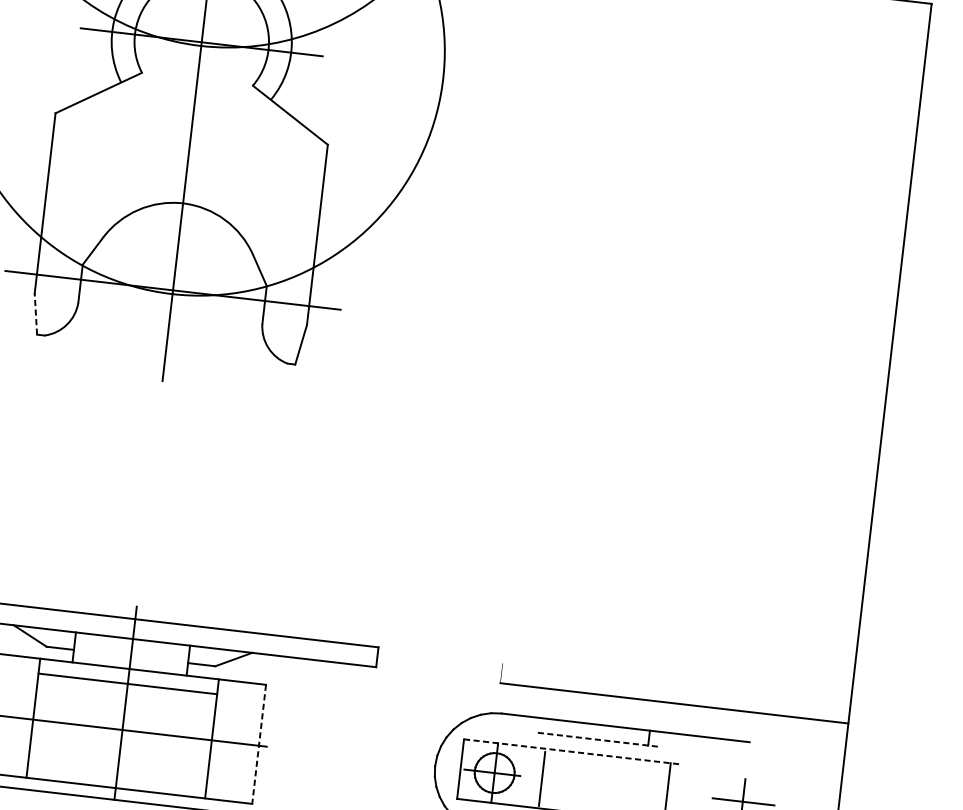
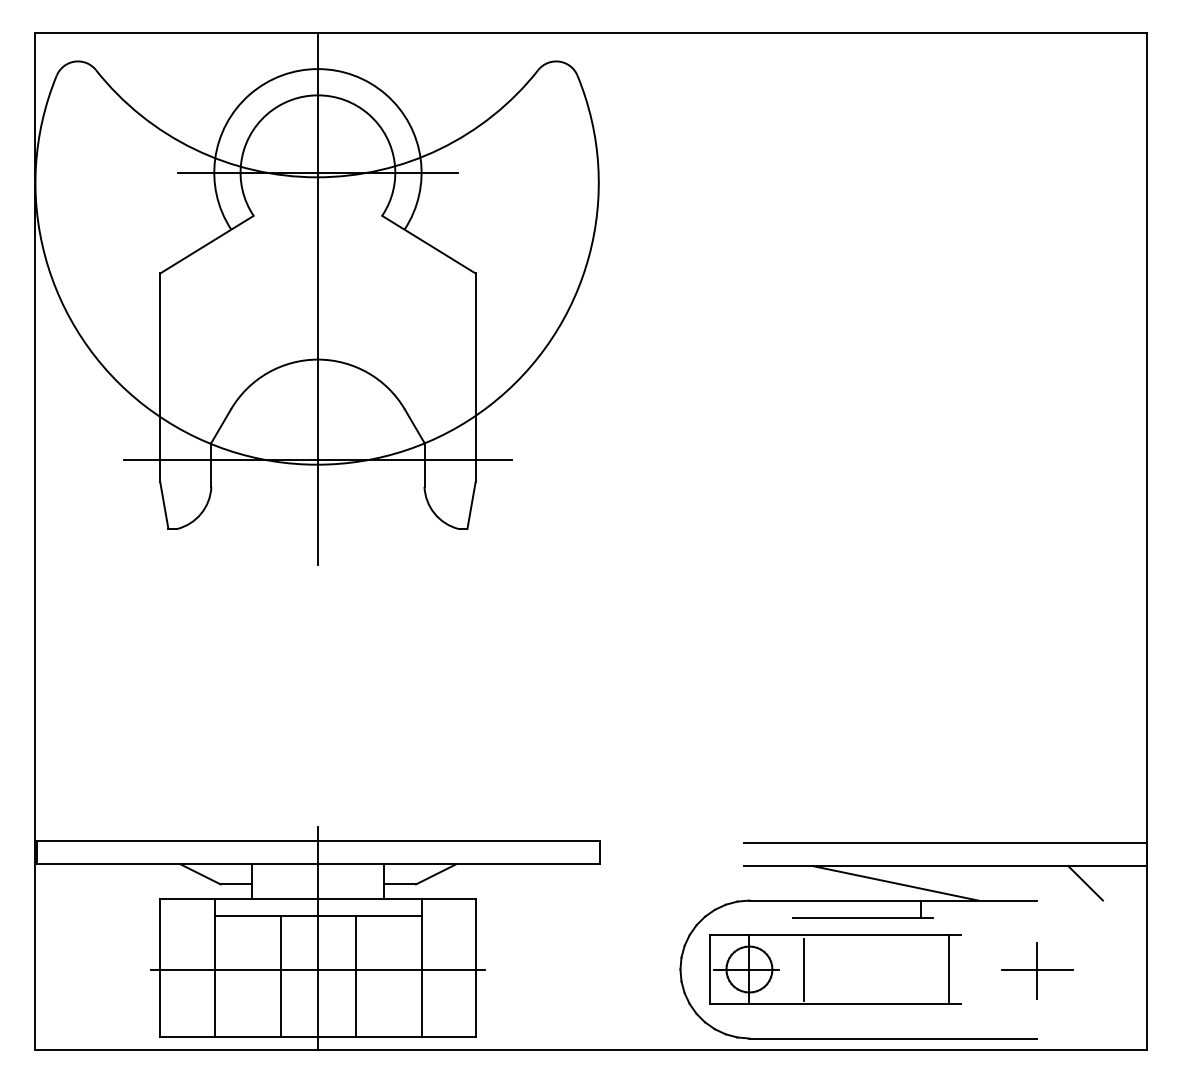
line: (36, 314) -> (164, 505), dashed -> solid
line: (676, 683) -> (945, 843), added
line: (629, 713) -> (895, 883), added
line: (89, 732) -> (280, 976), added
line: (793, 732) -> (1085, 883), added
line: (153, 739) -> (355, 976), added
line: (598, 739) -> (863, 917), dashed -> solid
line: (259, 744) -> (476, 967), dashed -> solid
line: (572, 752) -> (835, 935), dashed -> solid

